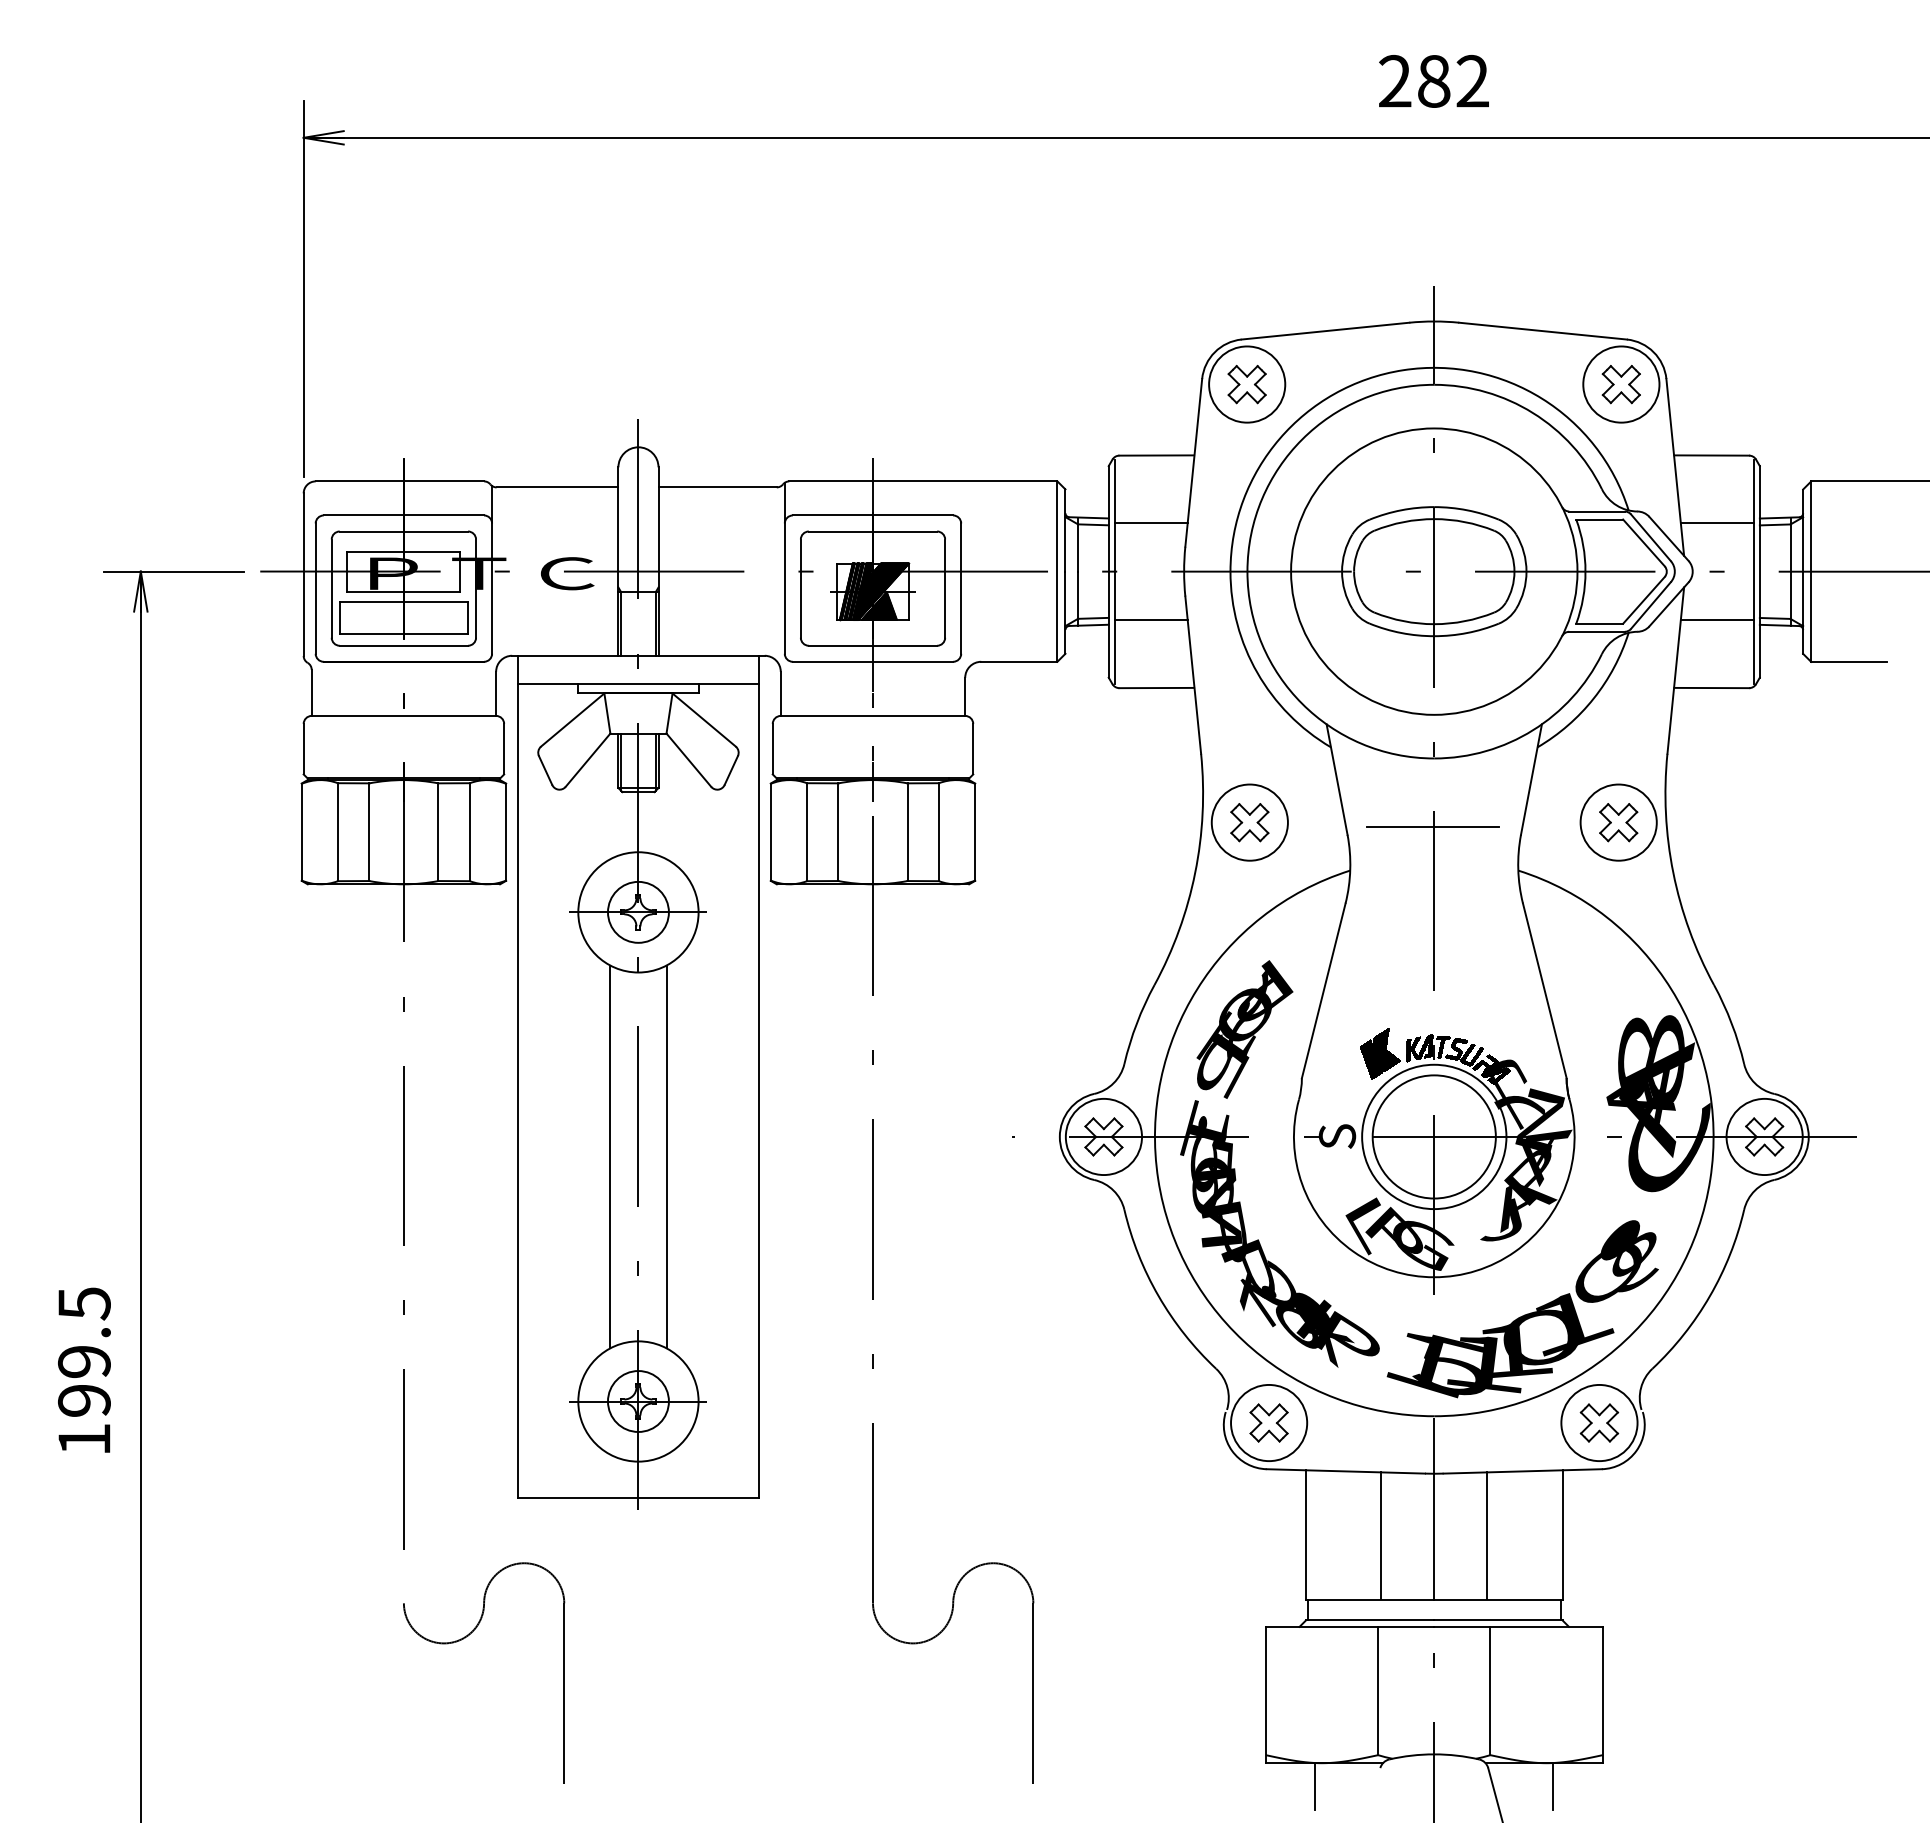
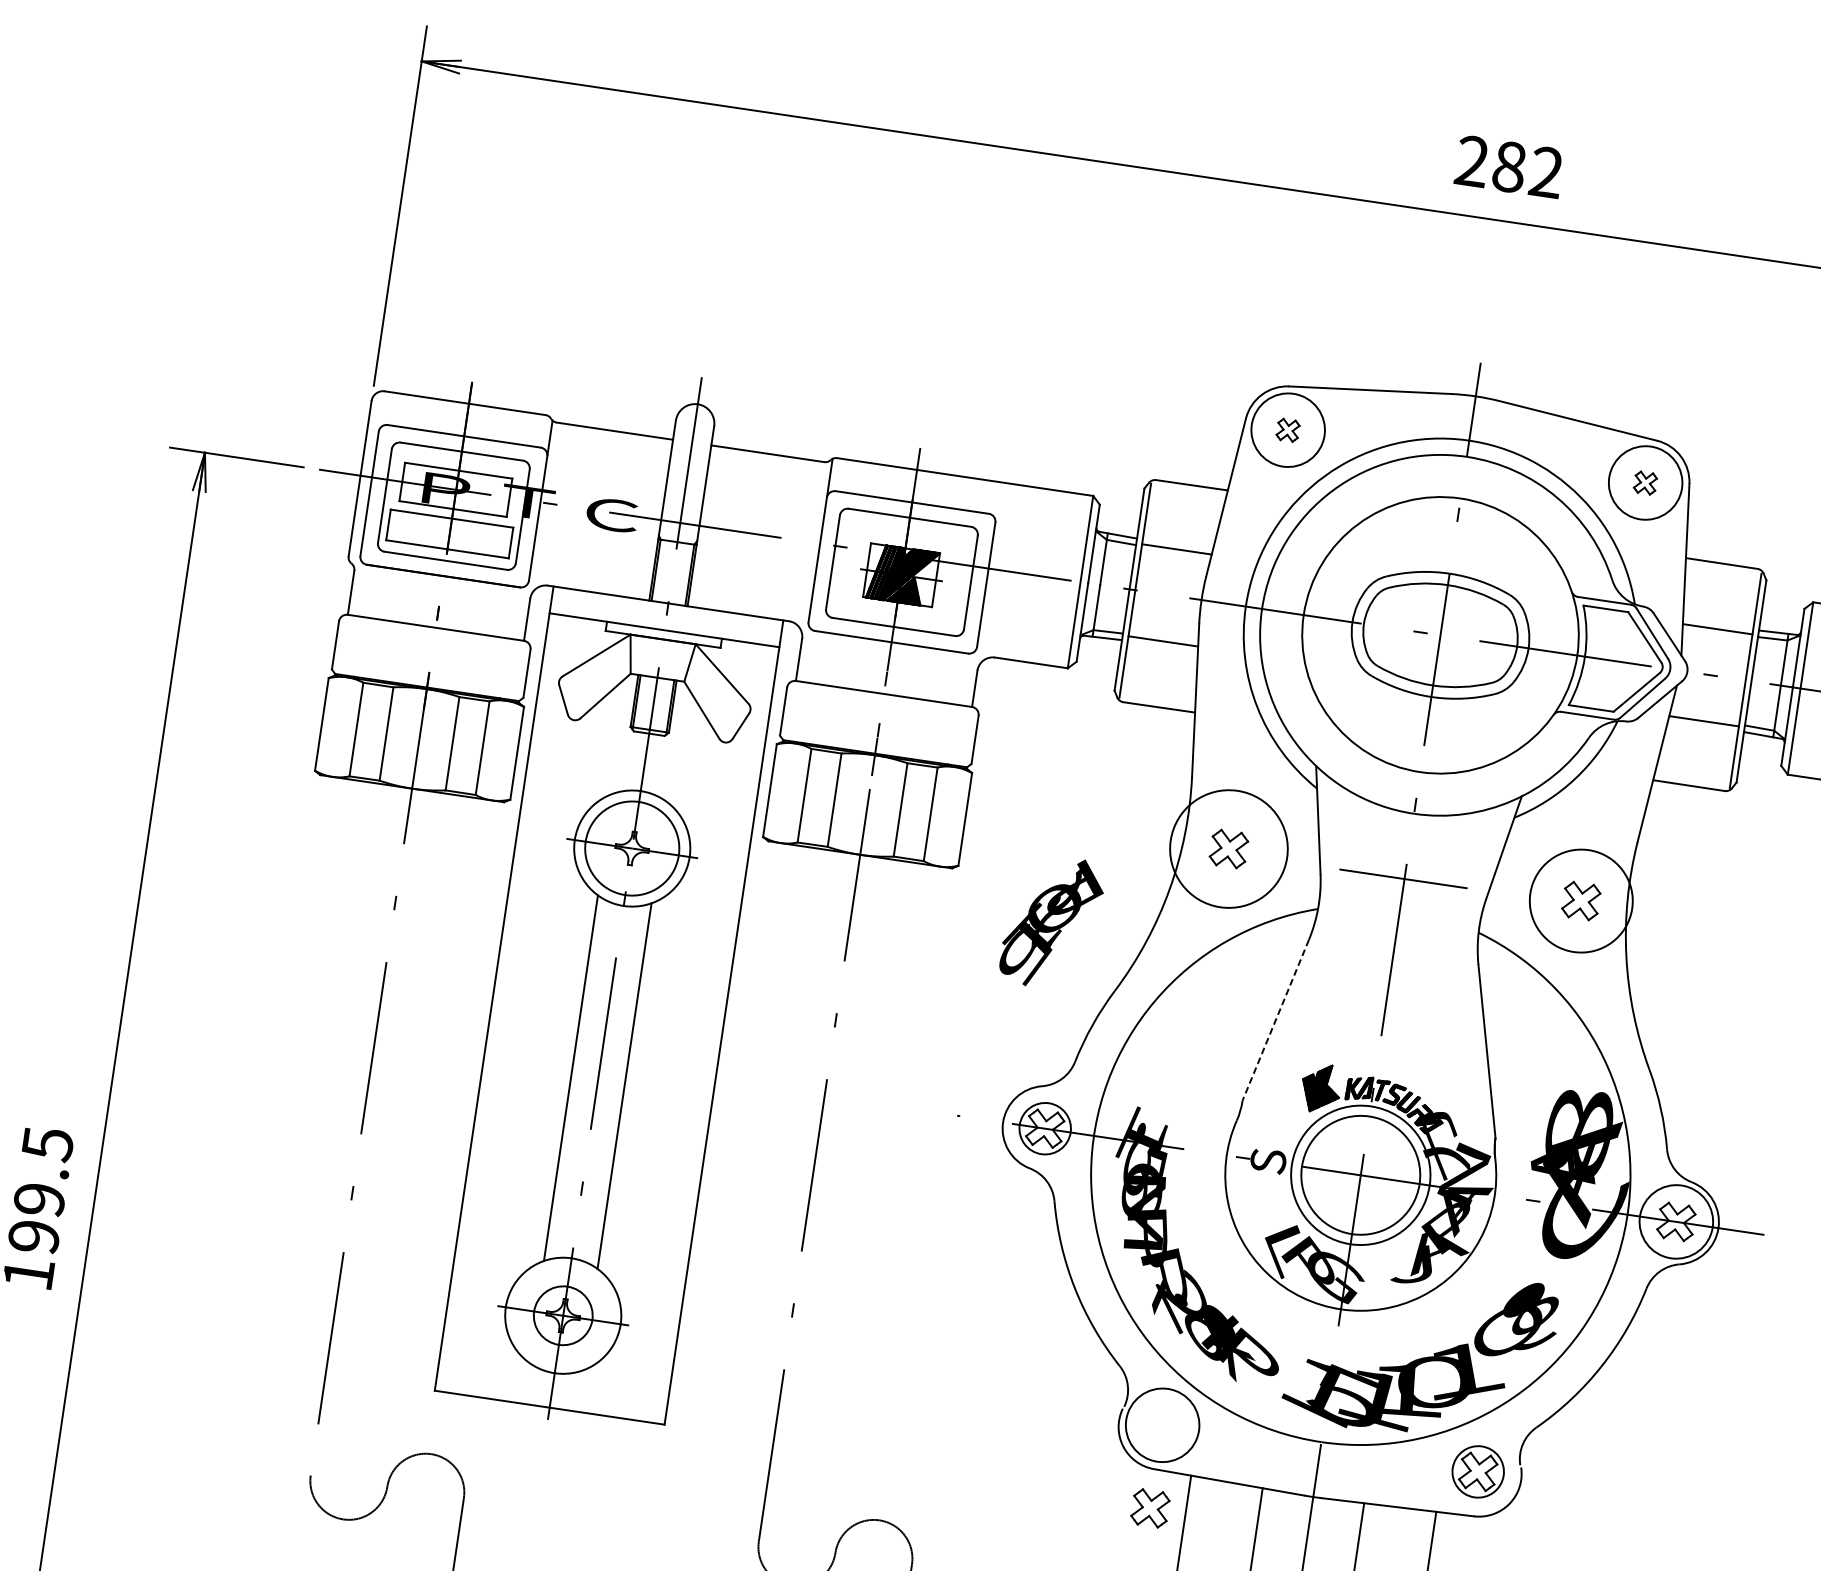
part: (1246, 384) -> (1287, 430), size x0.6
part: (1620, 384) -> (1644, 482), size x0.6
circle: (1249, 822) -> (1228, 848), size x1.6
circle: (1618, 822) -> (1581, 900), size x1.4
circle: (638, 911) -> (632, 847), size x1.6
line: (1323, 991) -> (1275, 1020), solid -> dashed
text: (1244, 1029) -> (1051, 922), moved
circle: (1103, 1136) -> (1044, 1128), size x0.7
part: (1268, 1422) -> (1149, 1507), moved
circle: (1599, 1422) -> (1478, 1471), size x0.7

